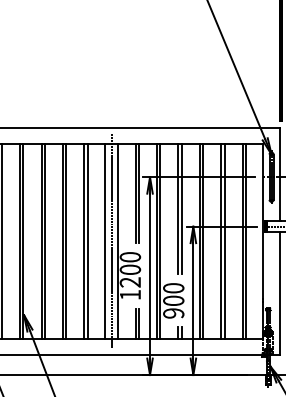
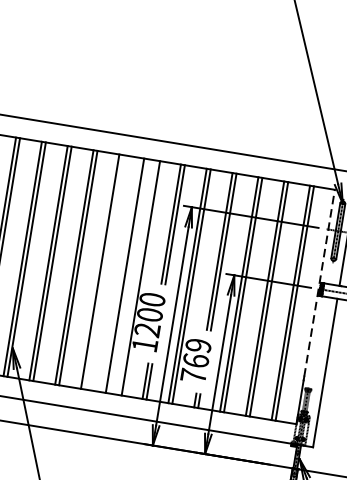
line: (263, 221) -> (319, 282), solid -> dashed
line: (87, 241) -> (103, 272), removed
line: (111, 241) -> (132, 277), removed
text: (173, 300) -> (195, 360), 900 -> 769

